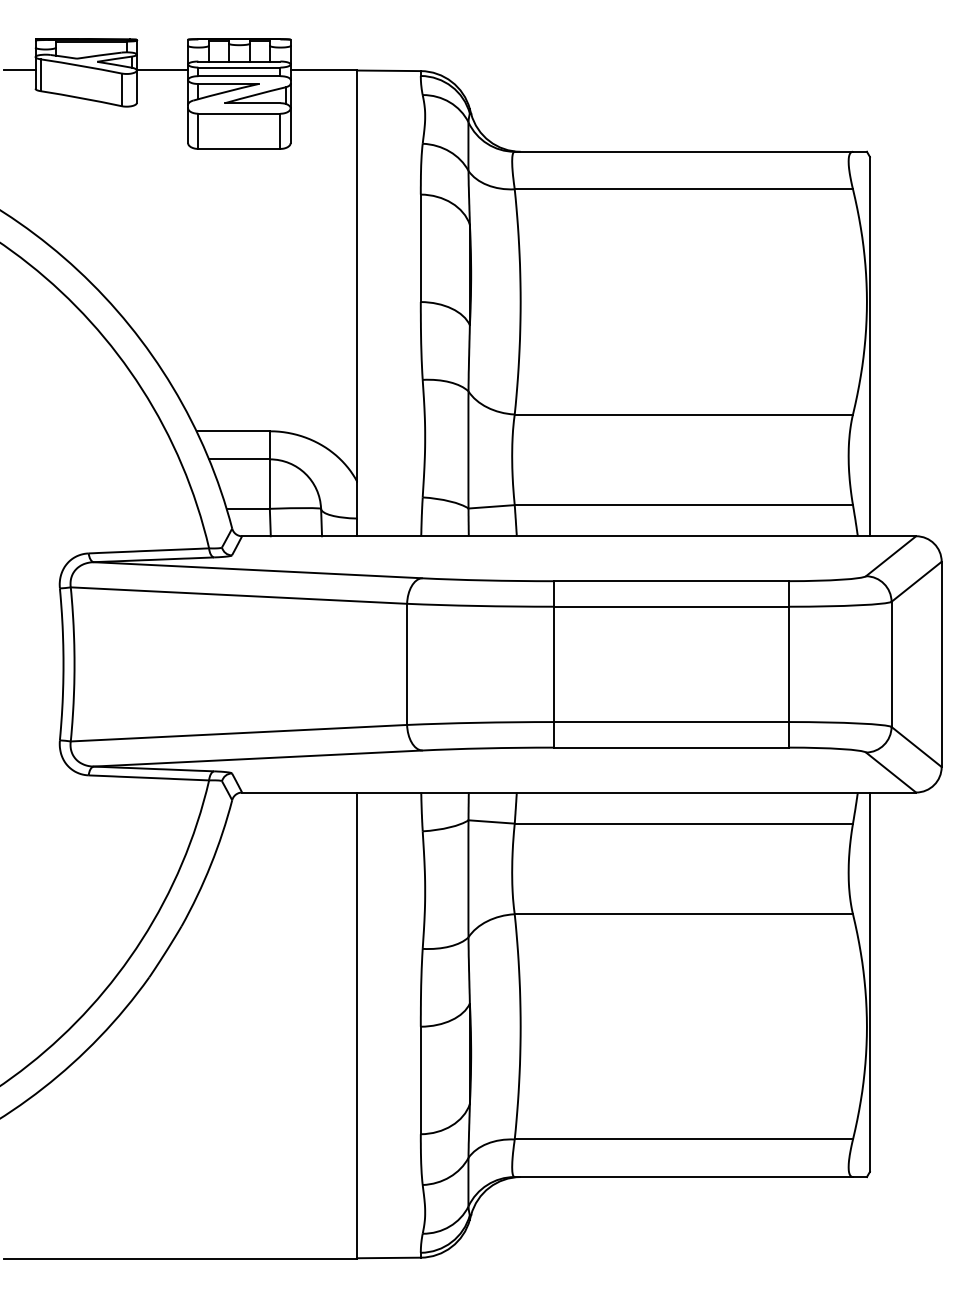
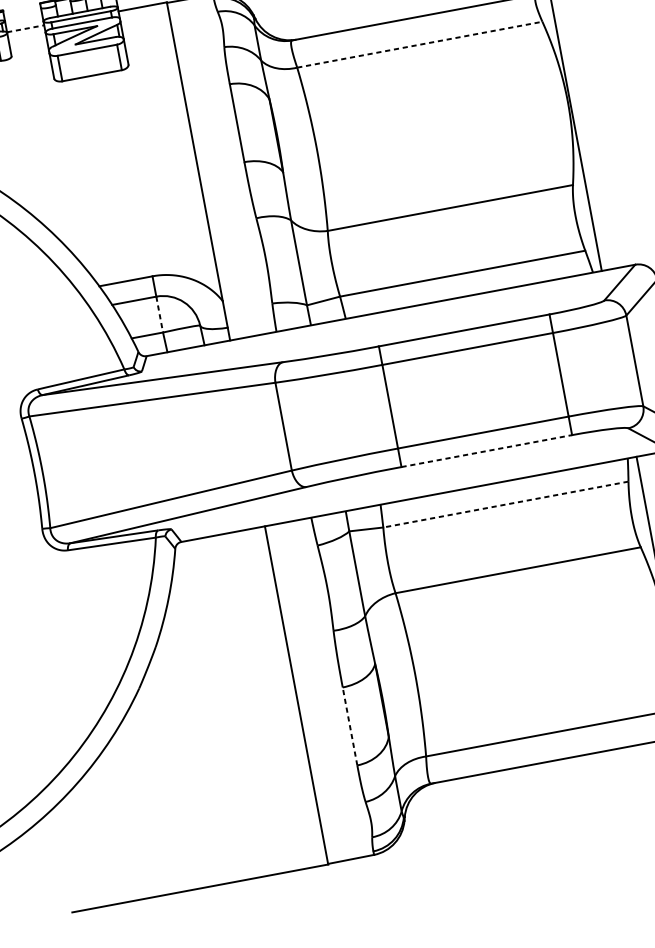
line: (162, 69) -> (25, 28), solid -> dashed
line: (684, 189) -> (420, 44), solid -> dashed
line: (269, 484) -> (159, 314), solid -> dashed
line: (671, 747) -> (486, 451), solid -> dashed
line: (683, 823) -> (505, 504), solid -> dashed
line: (420, 1080) -> (349, 726), solid -> dashed

